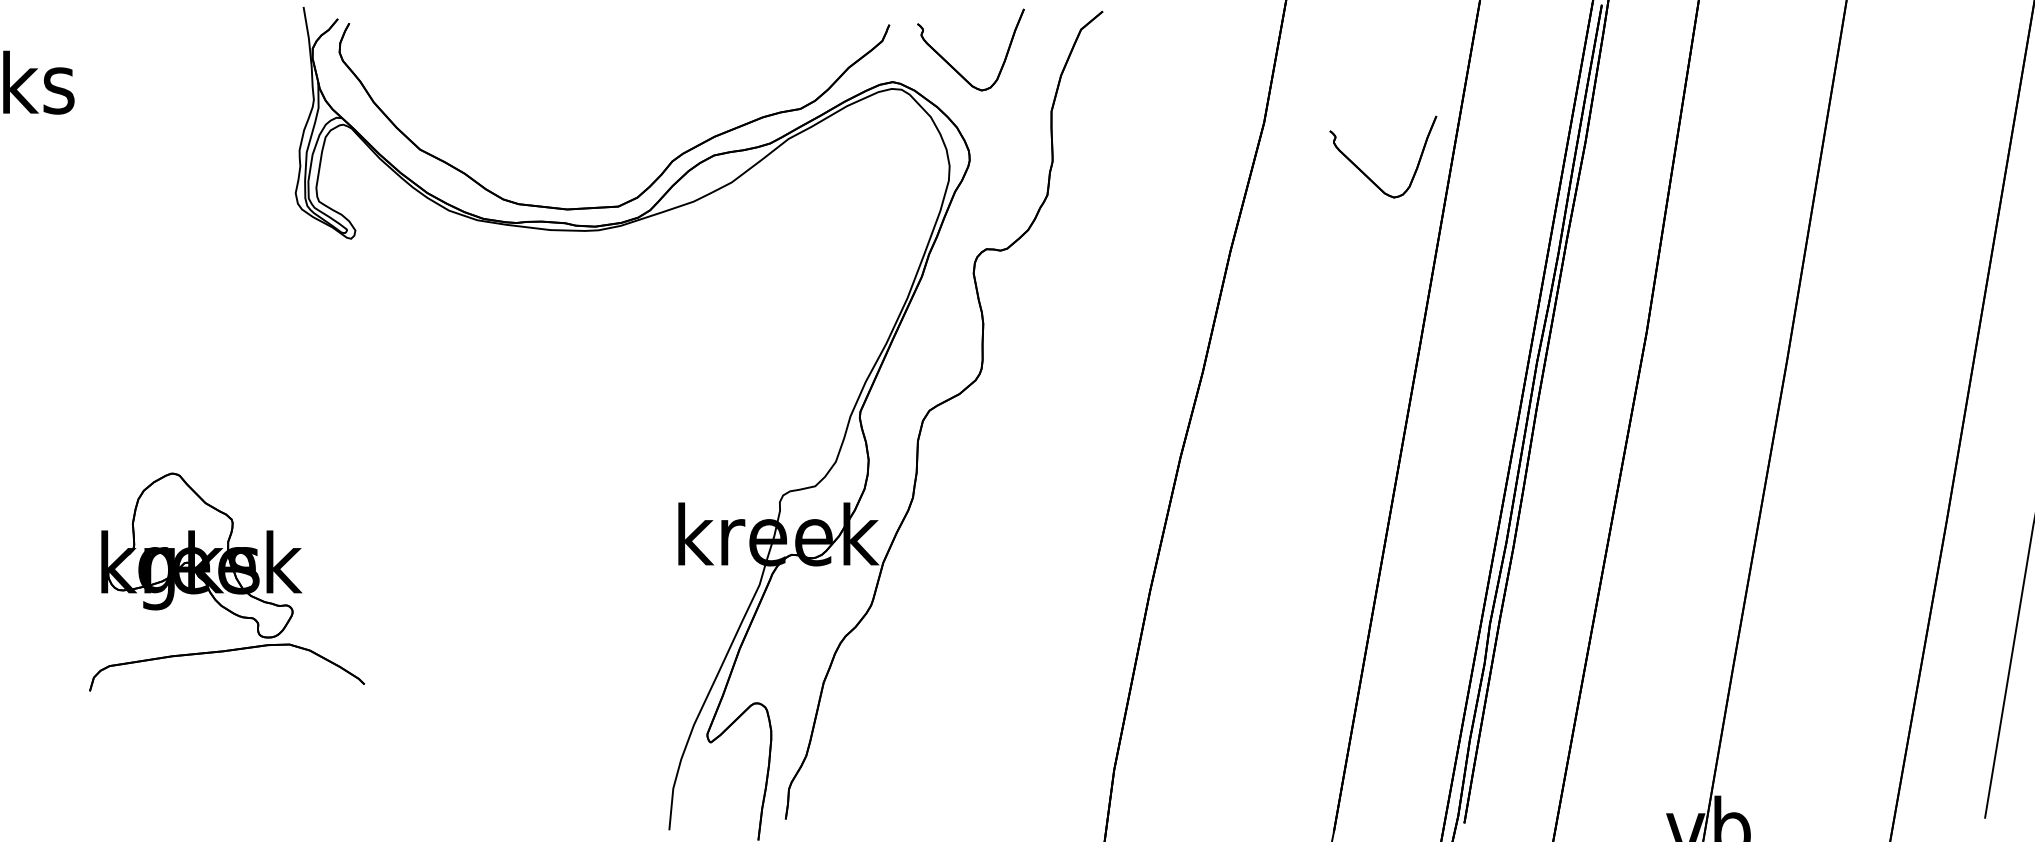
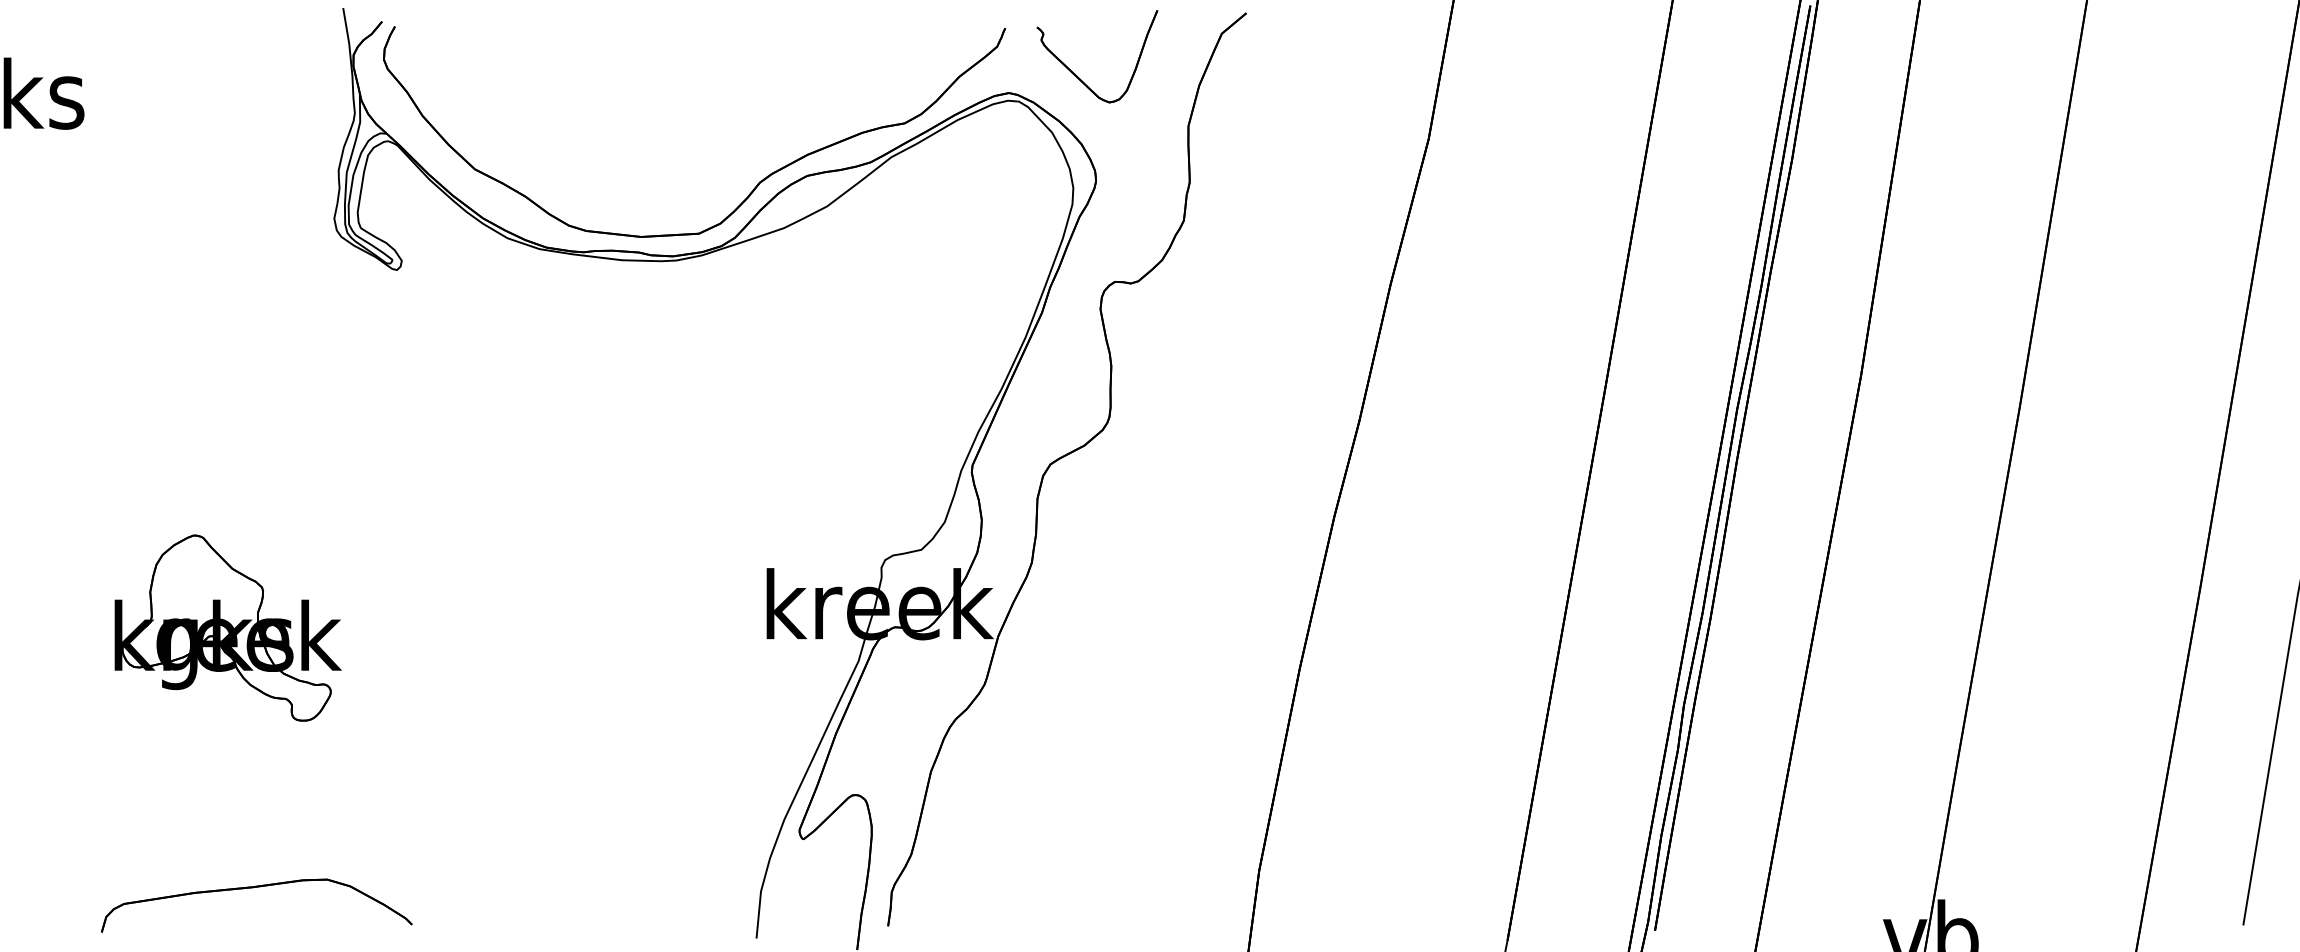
part: (1365, 173) -> (1543, 196), removed
part: (224, 652) -> (253, 888), moved

